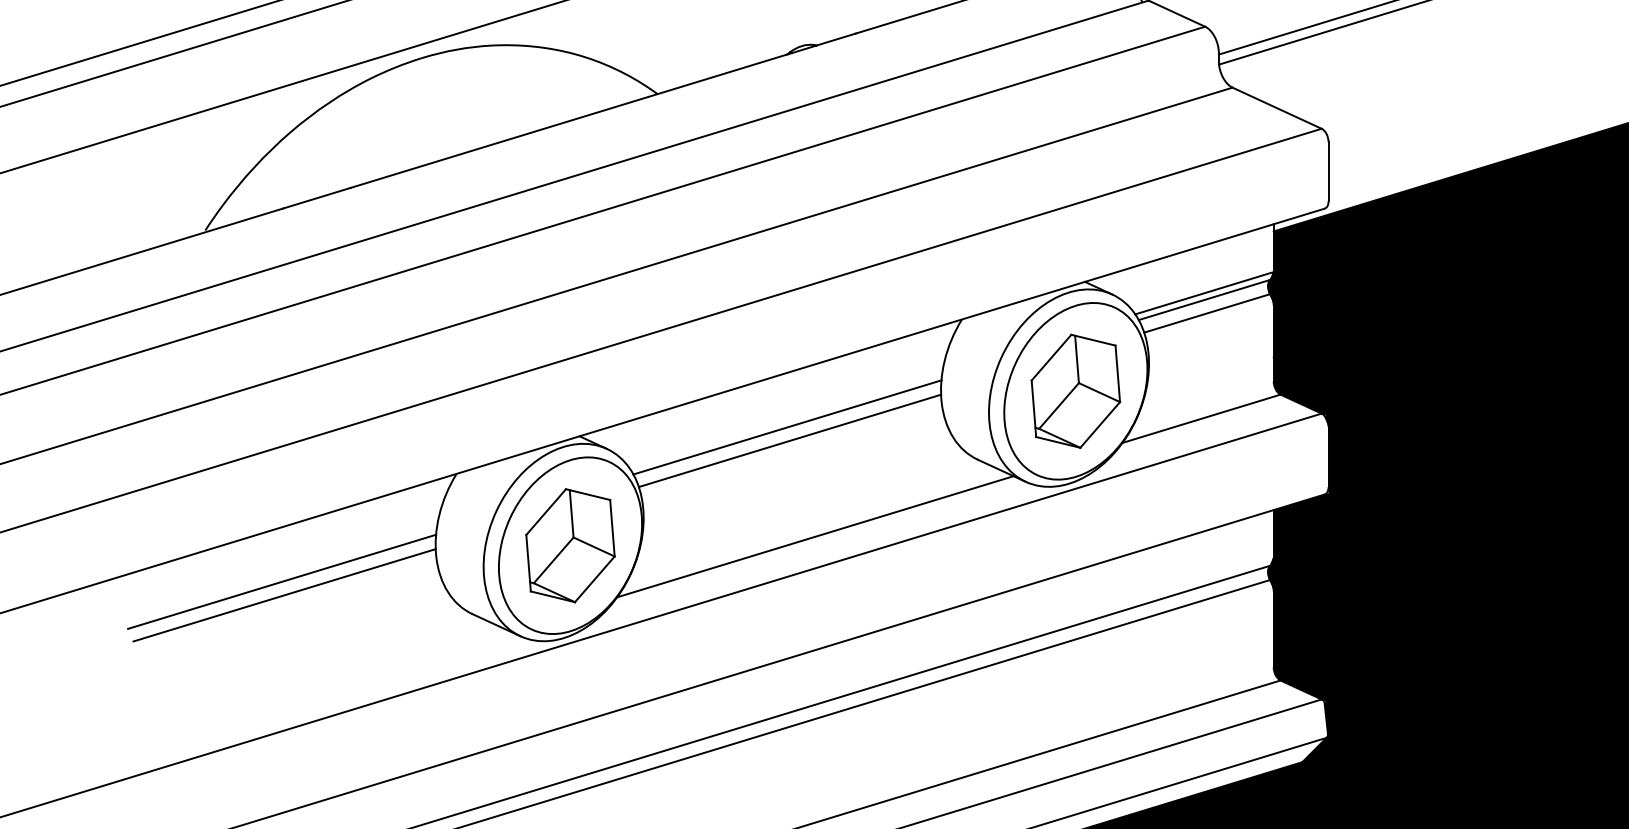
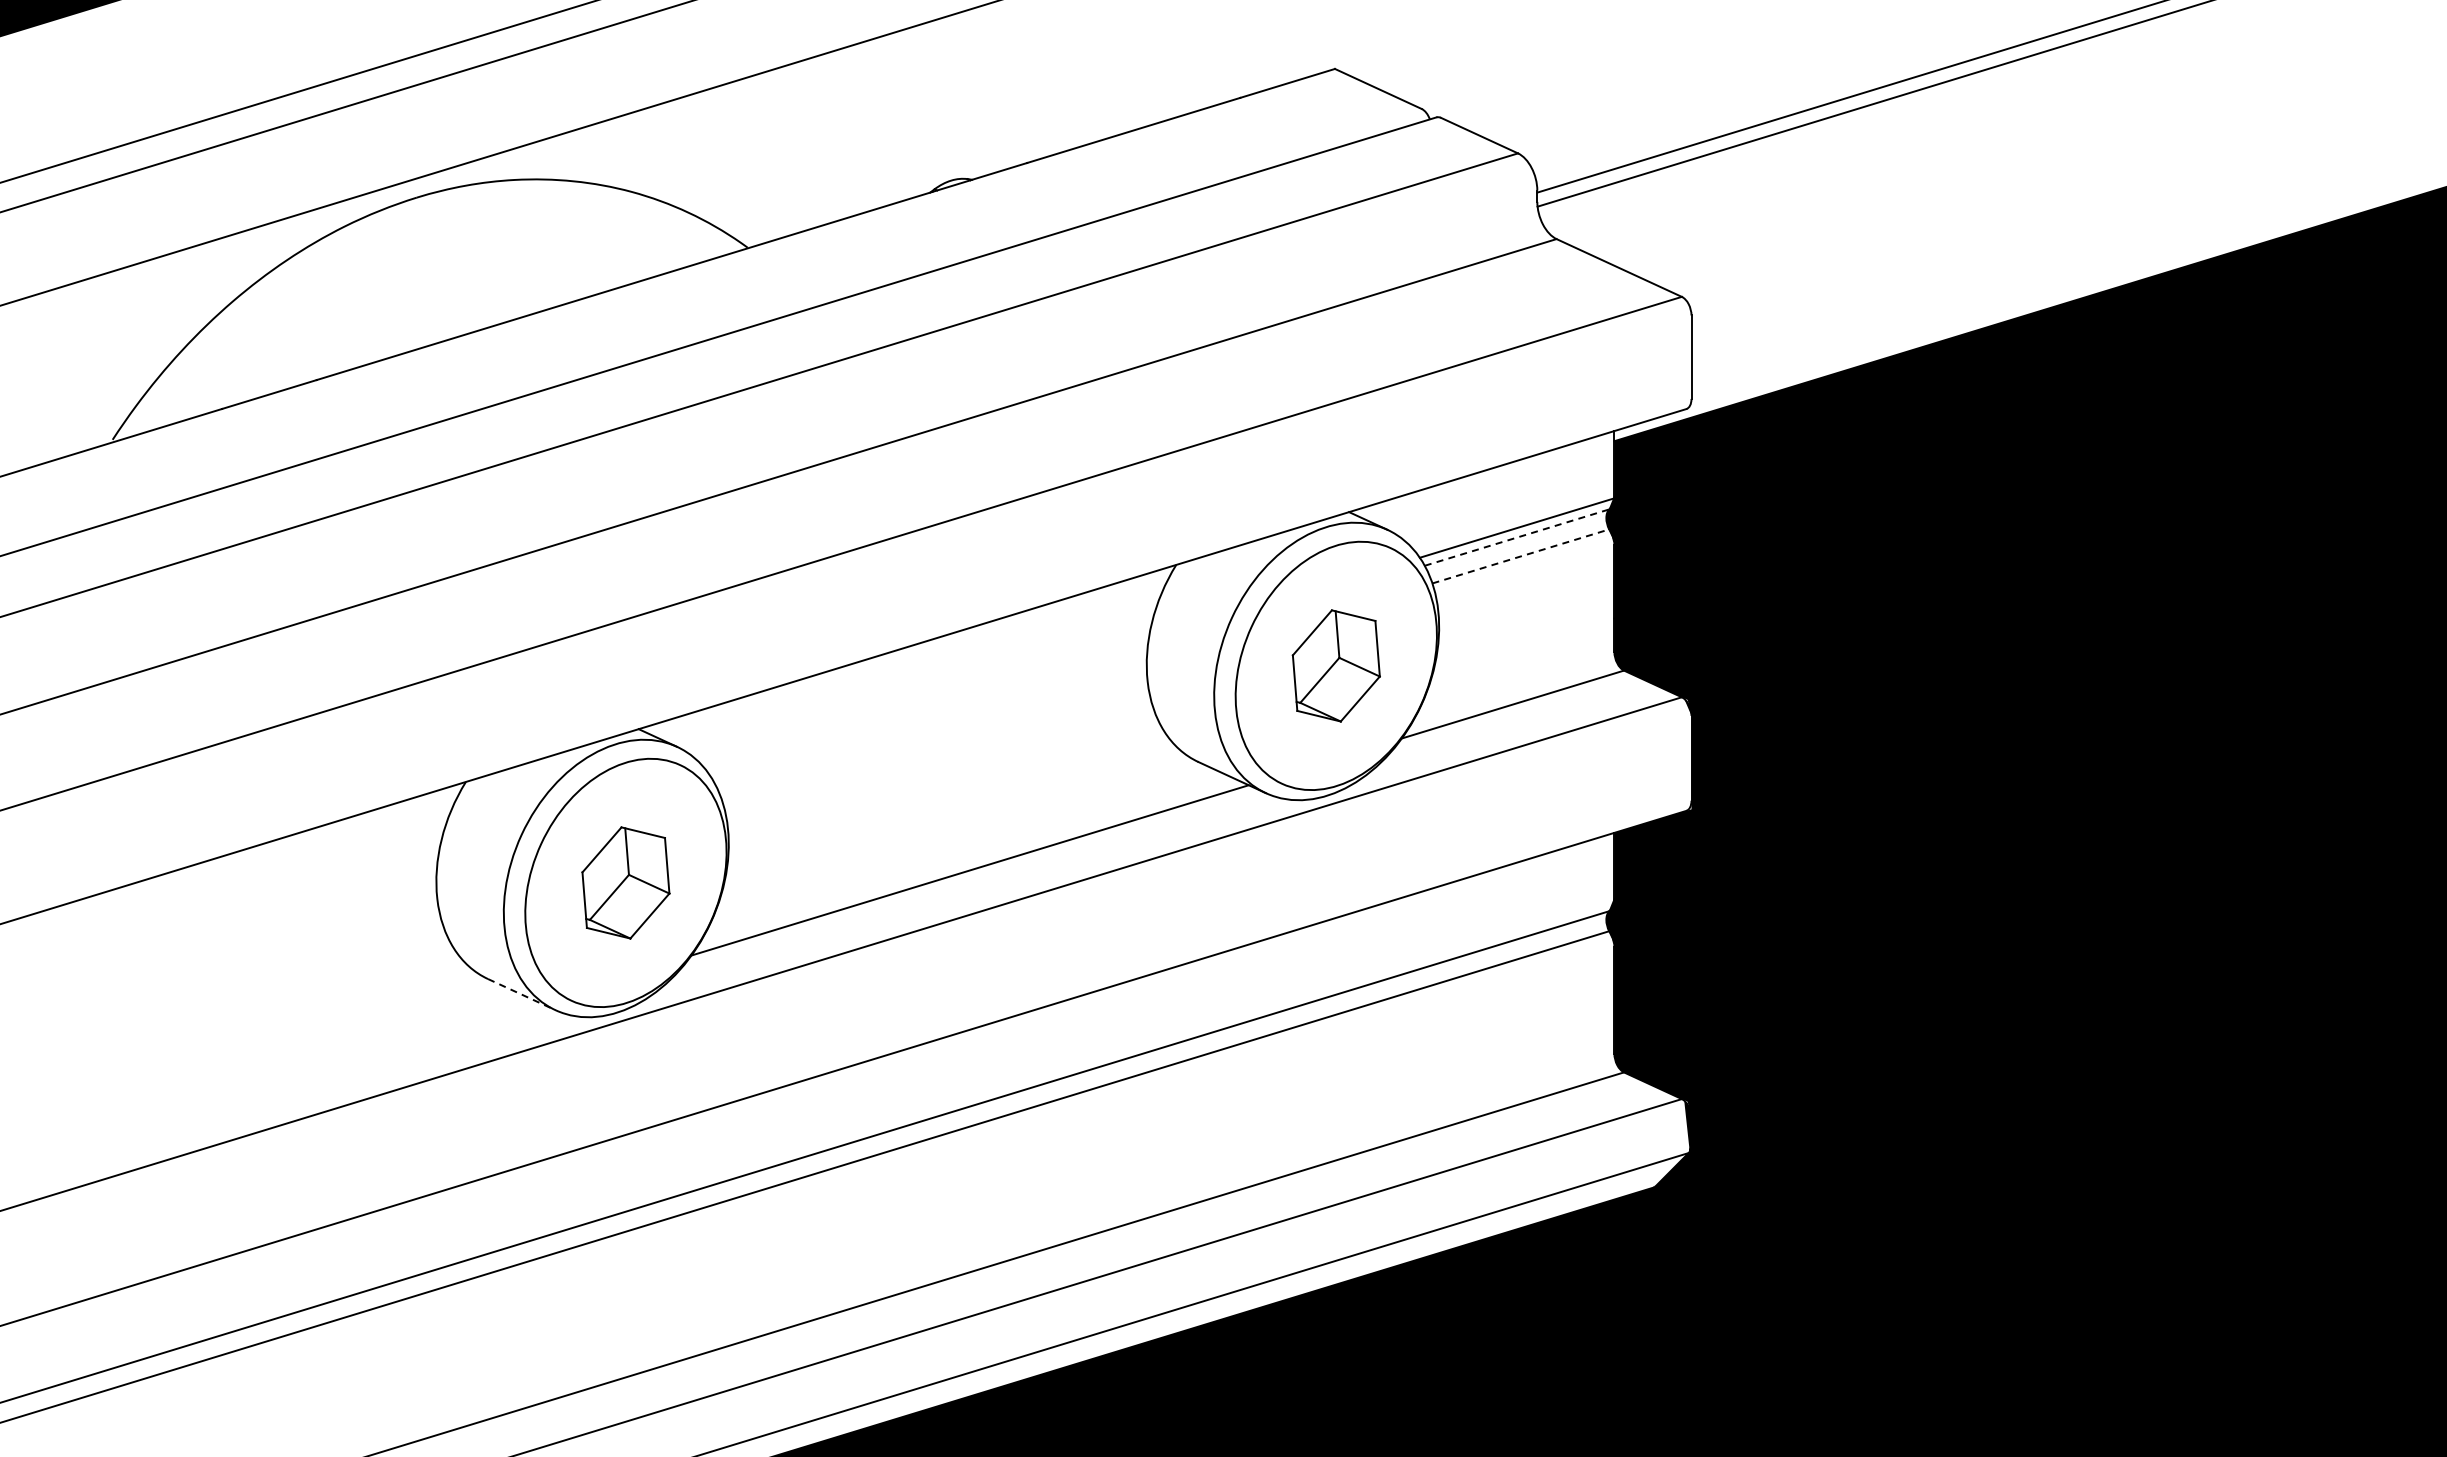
line: (1204, 299) -> (1517, 537), solid -> dashed
line: (1207, 313) -> (1521, 556), solid -> dashed
part: (1075, 391) -> (1336, 665), size x0.7
line: (787, 427) -> (930, 716), removed
line: (790, 440) -> (934, 735), removed
part: (570, 545) -> (625, 882), size x0.7
line: (282, 581) -> (220, 933), removed
line: (284, 595) -> (223, 952), removed
line: (496, 625) -> (522, 994), solid -> dashed

